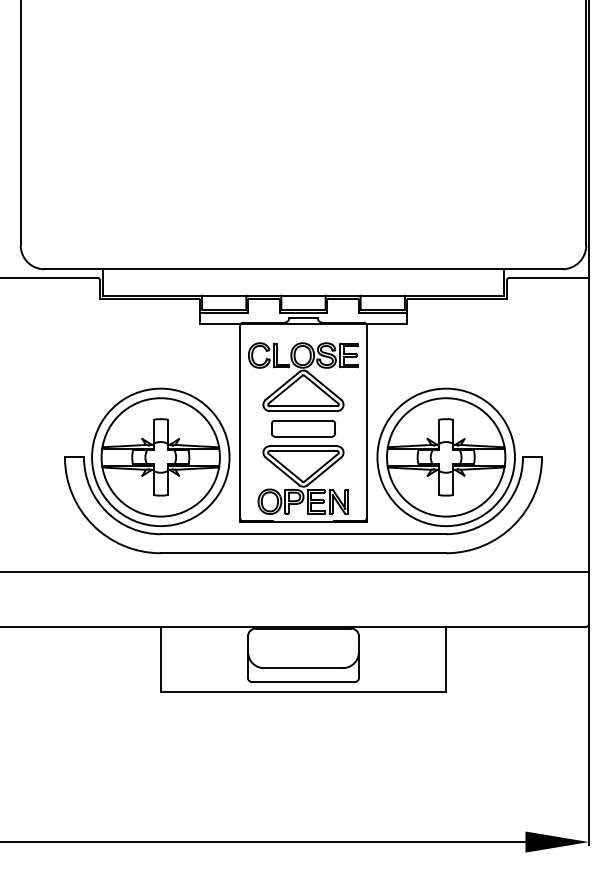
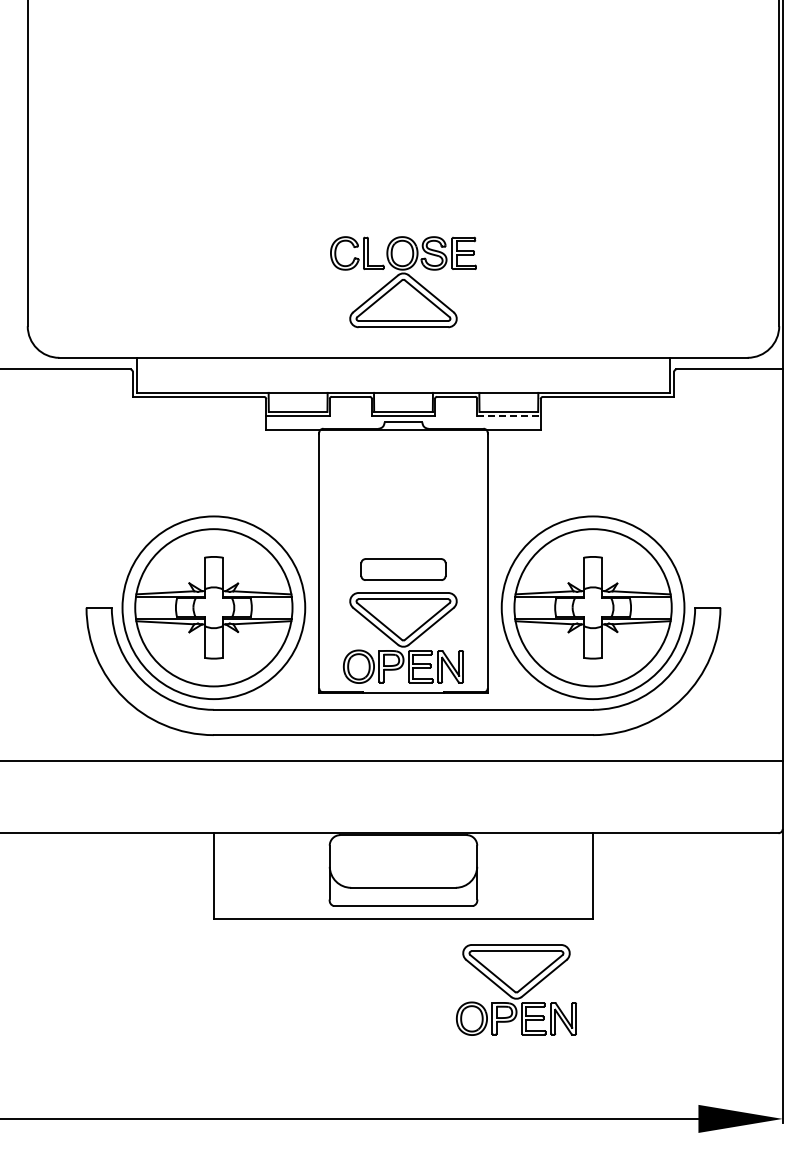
line: (382, 313) -> (508, 416), solid -> dashed
part: (303, 377) -> (403, 282), moved
part: (388, 744) -> (516, 989), added

